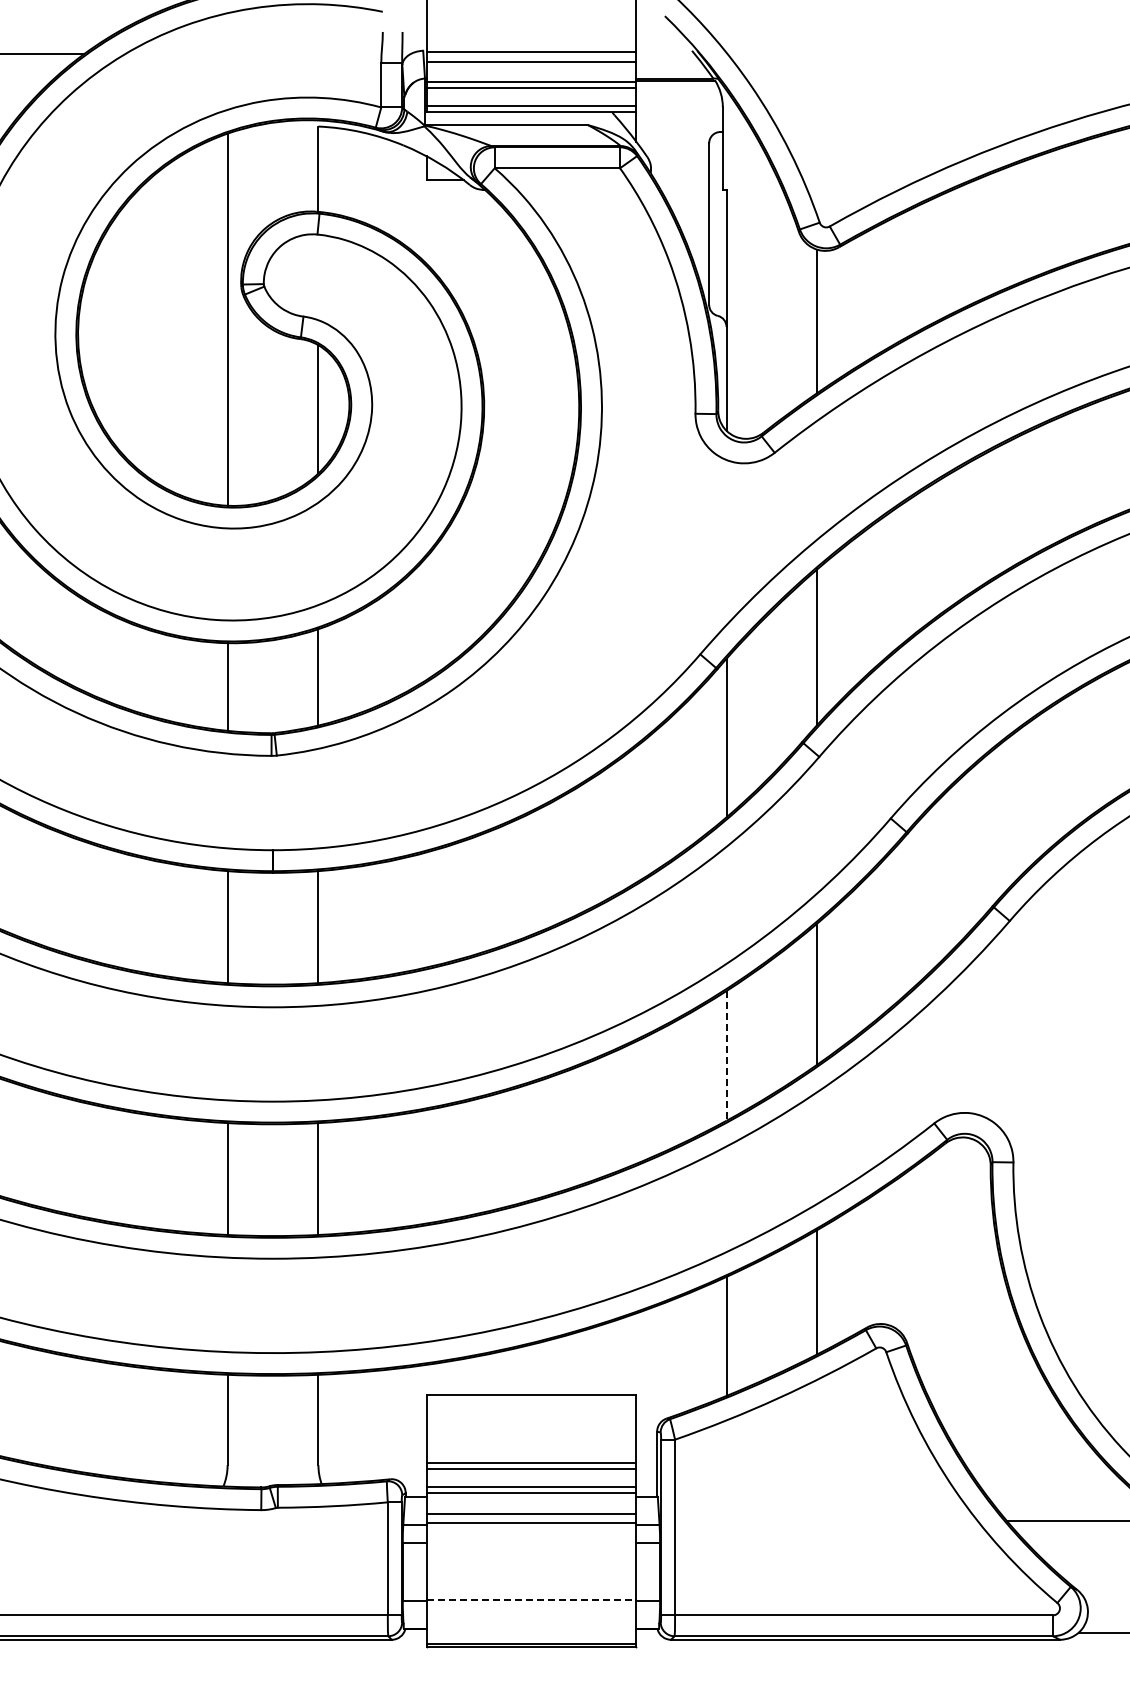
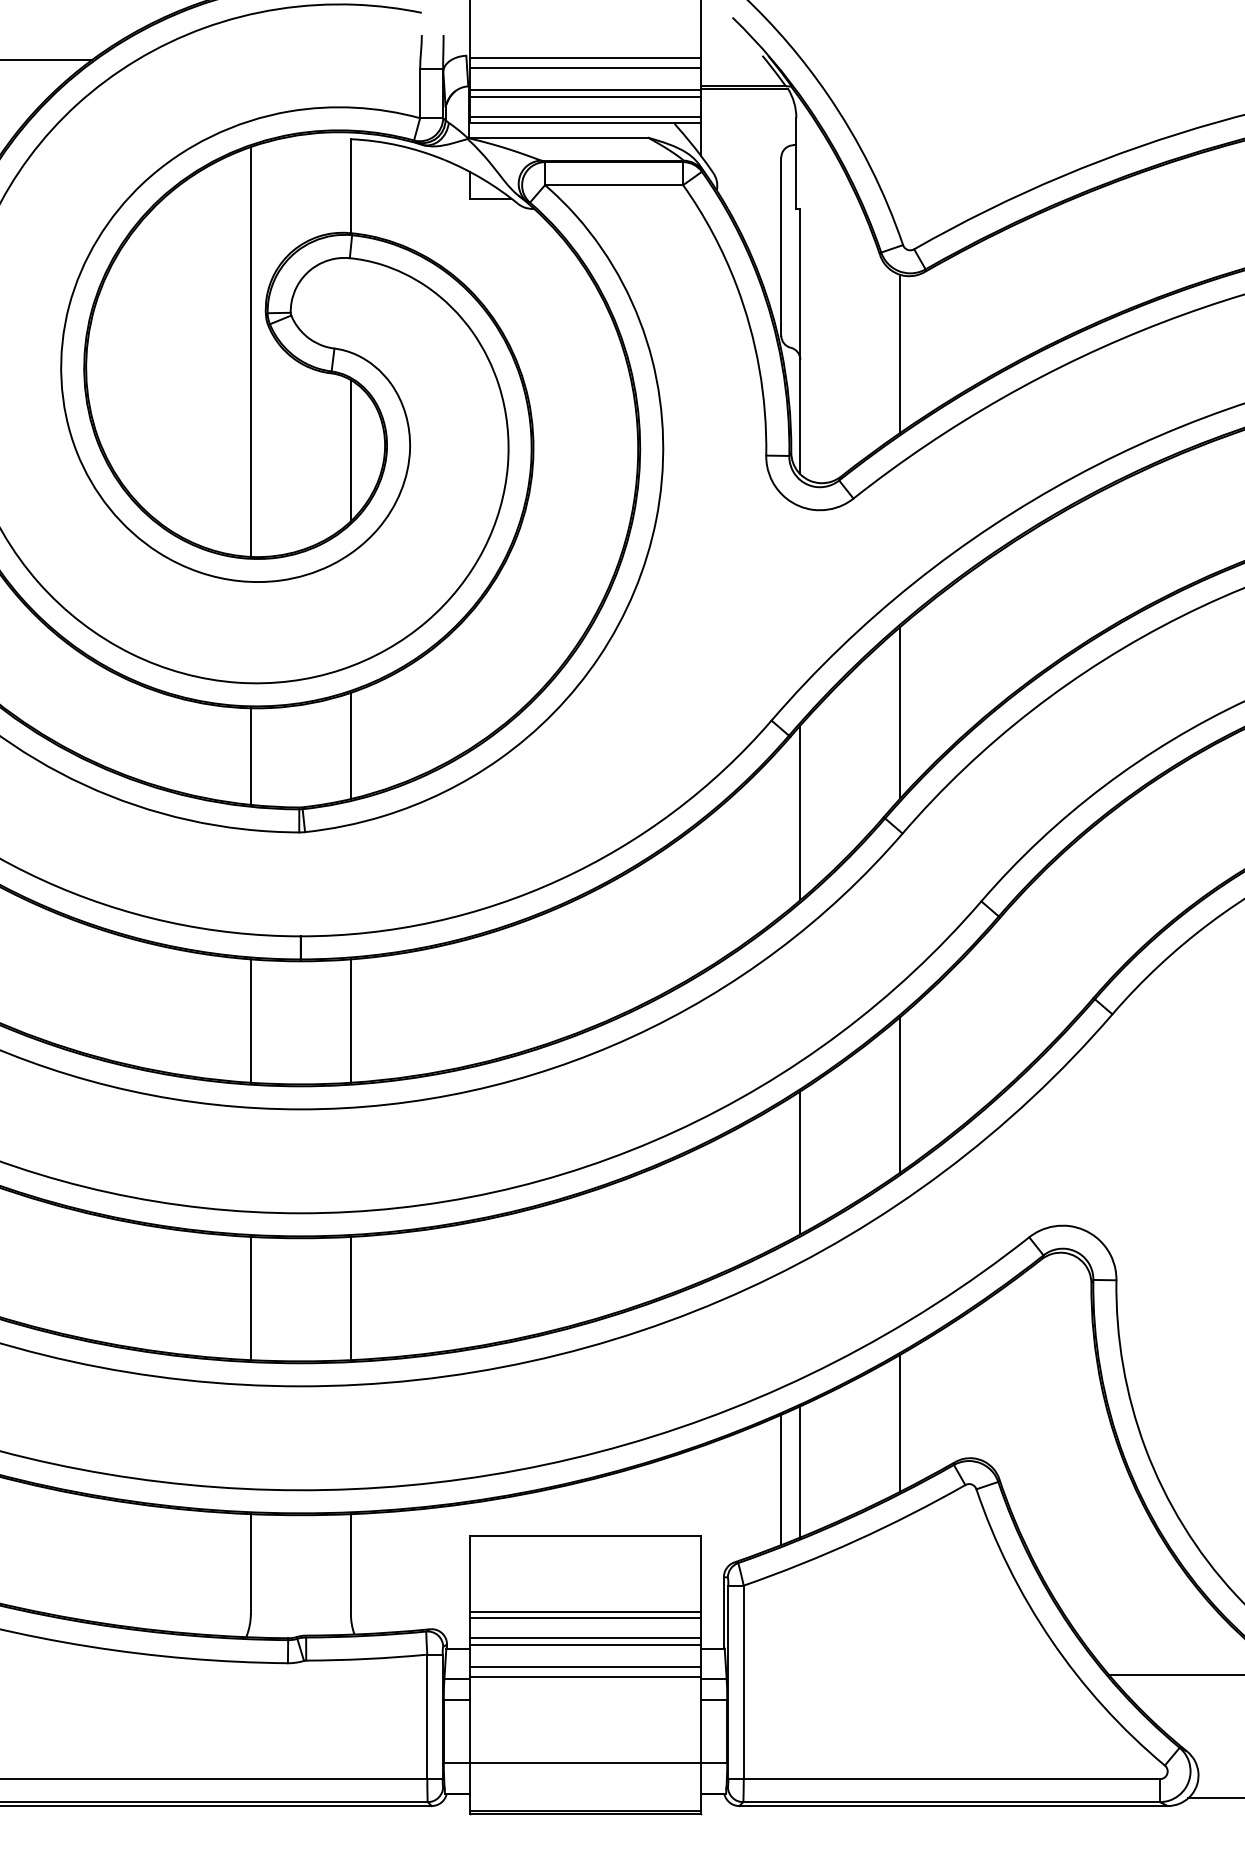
line: (726, 1055) -> (800, 1162), dashed -> solid
line: (709, 1343) -> (781, 1479), added
line: (531, 1600) -> (585, 1762), dashed -> solid

